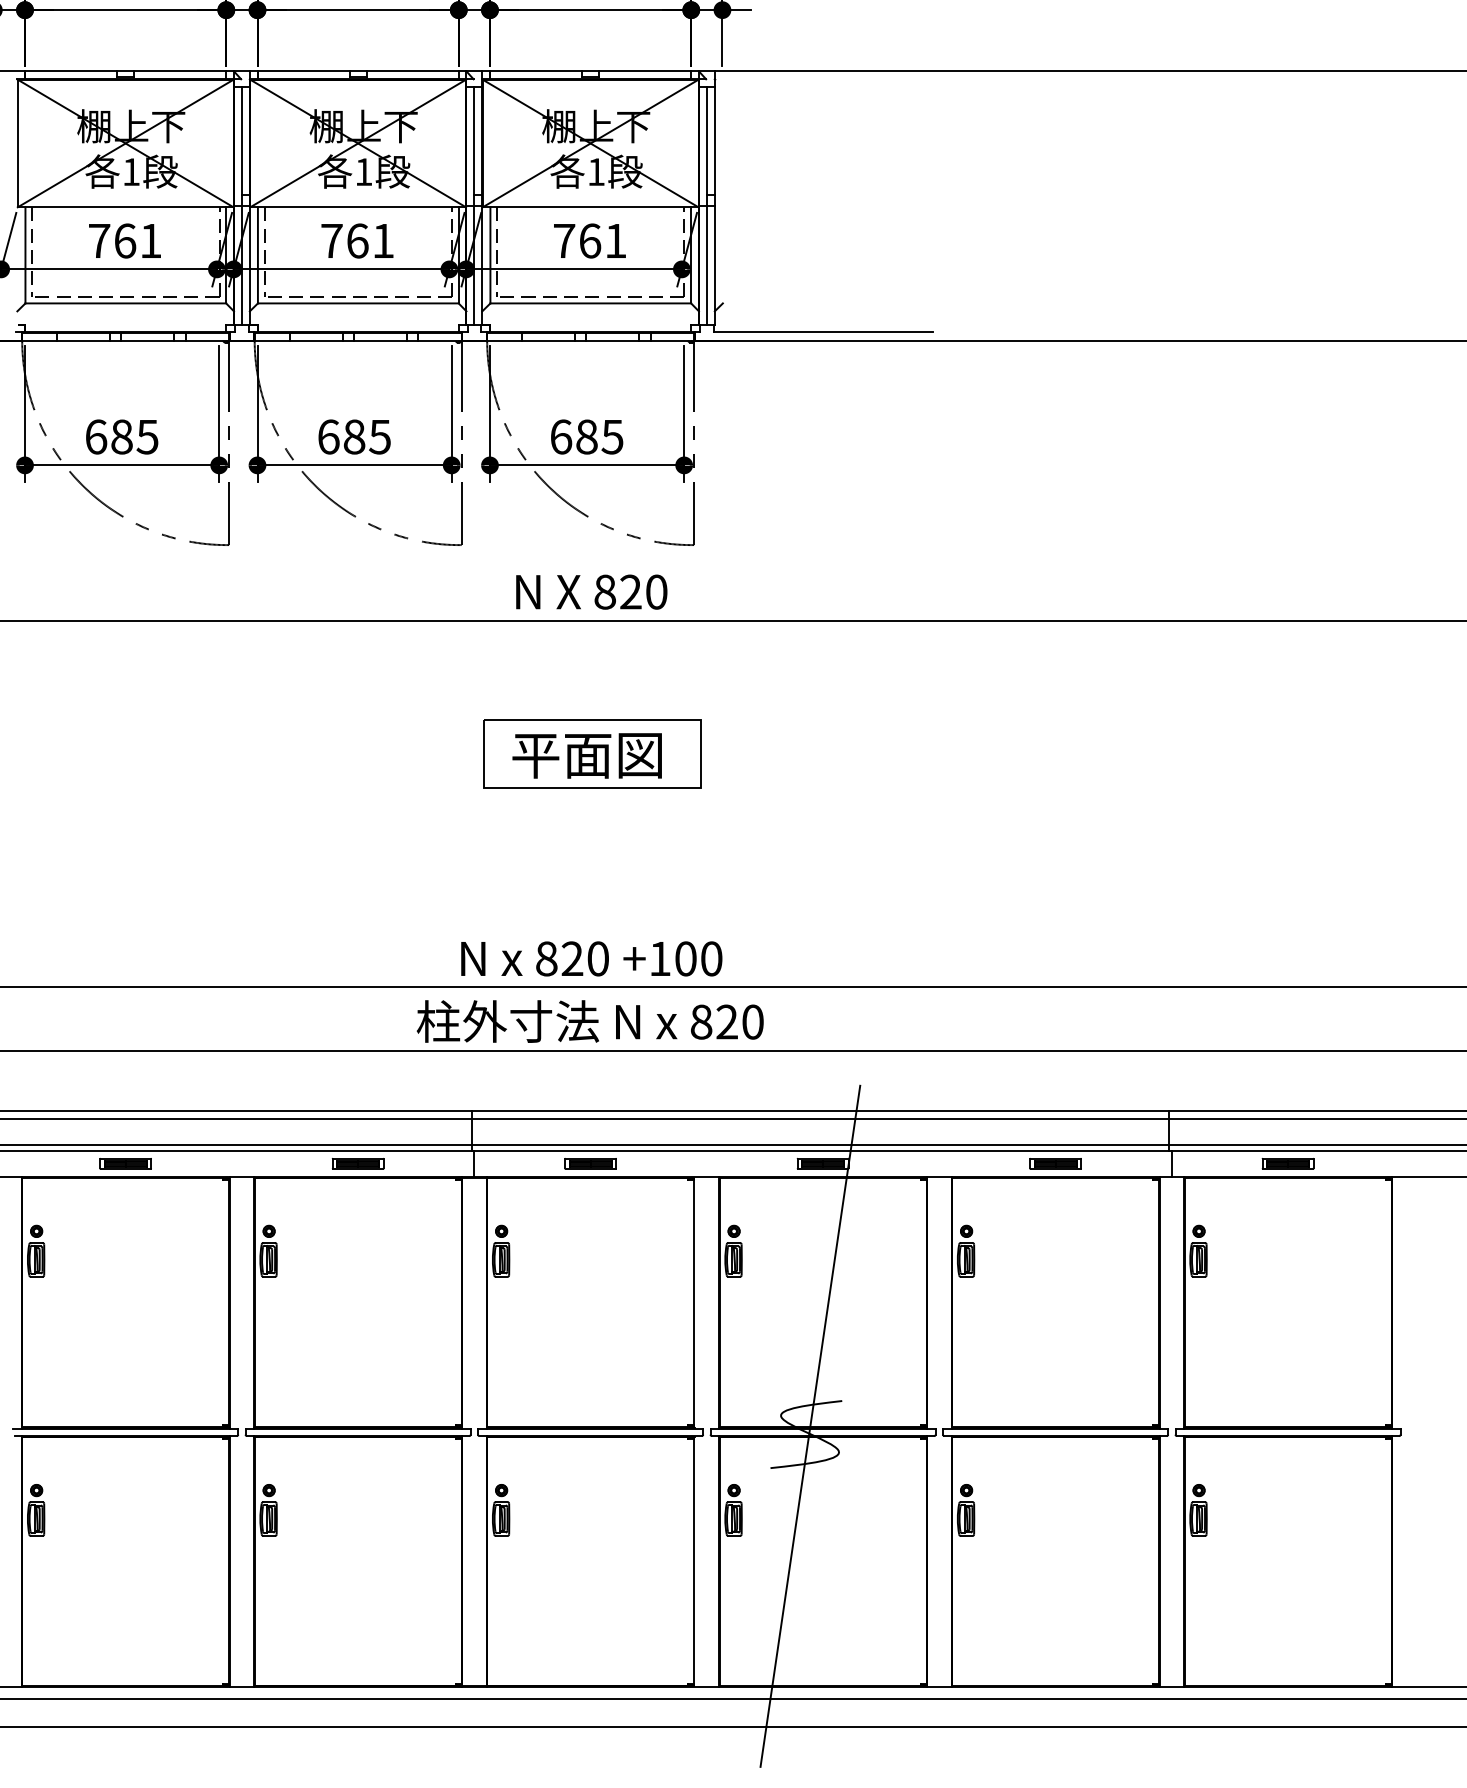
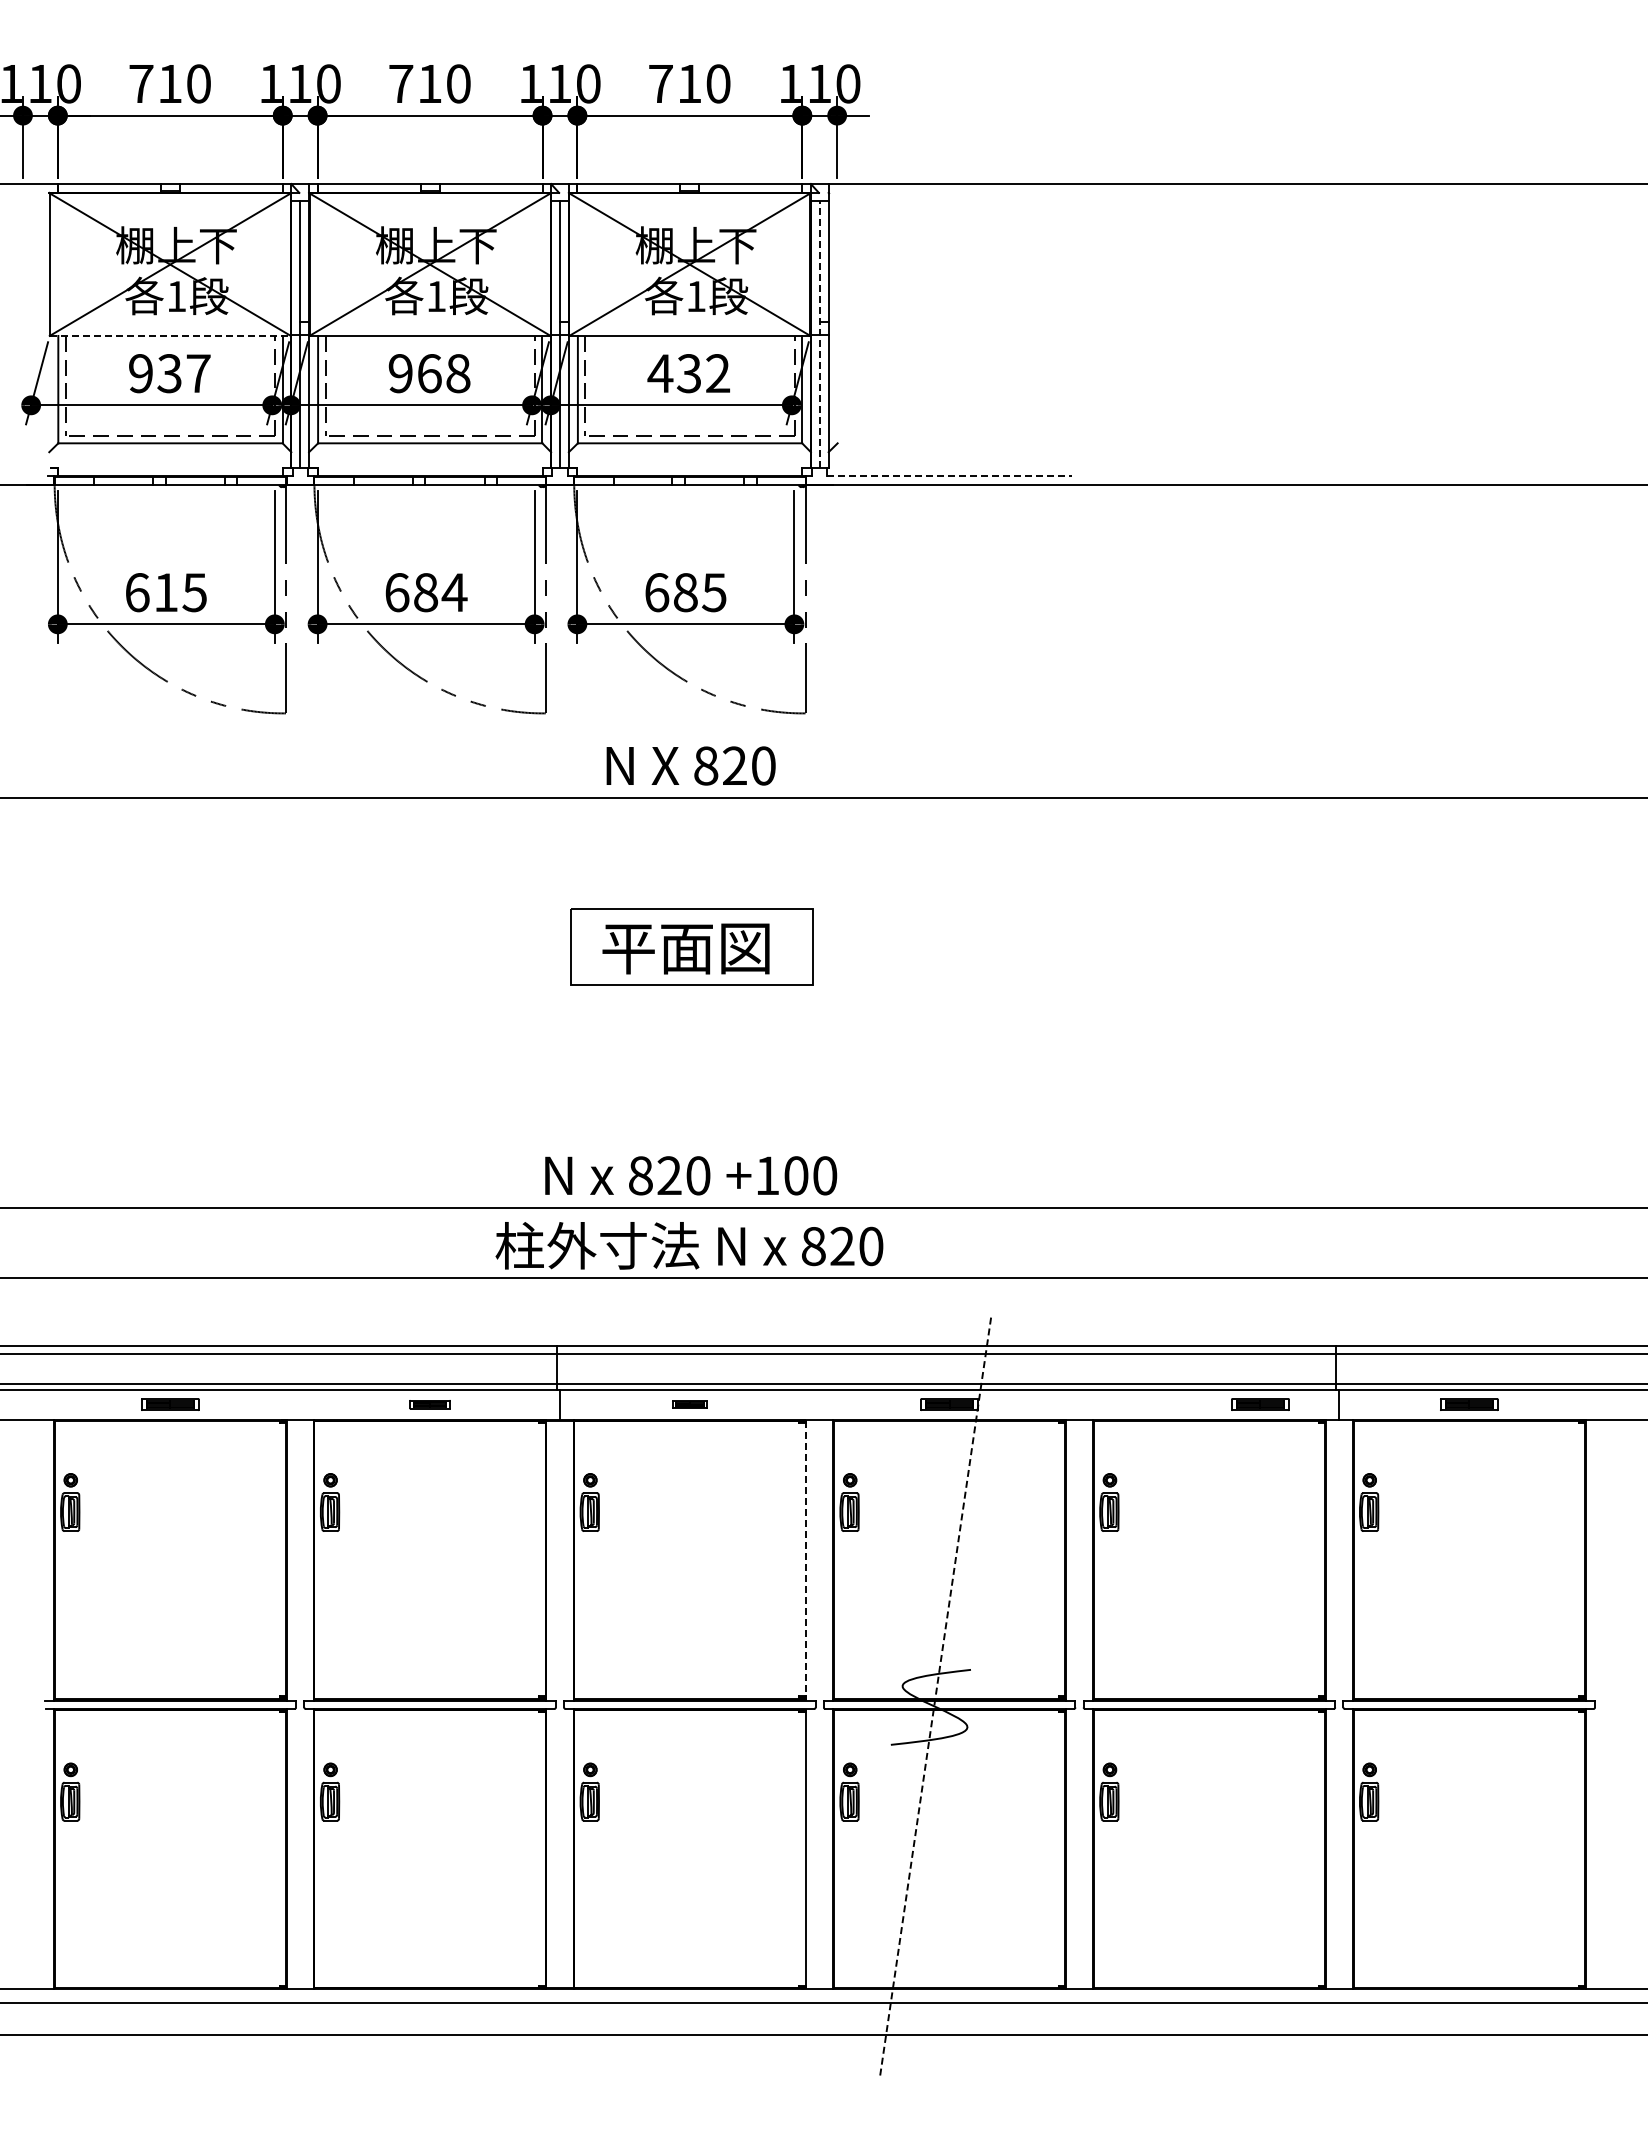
line: (125, 206) -> (170, 335), solid -> dashed
line: (706, 206) -> (819, 334), solid -> dashed
text: (124, 240) -> (169, 373), 761 -> 937
text: (357, 240) -> (429, 373), 761 -> 968
text: (589, 240) -> (688, 373), 761 -> 432
line: (823, 332) -> (950, 475), solid -> dashed
text: (122, 436) -> (166, 592), 685 -> 615
text: (380, 436) -> (454, 592), 685 -> 684
part: (357, 1163) -> (429, 1404), size x0.7
part: (590, 1163) -> (689, 1404), size x0.6
part: (1055, 1163) -> (1260, 1404), moved
line: (694, 1302) -> (805, 1559), solid -> dashed
line: (810, 1426) -> (935, 1698), solid -> dashed

